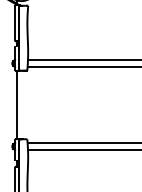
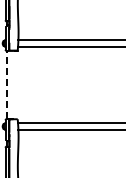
line: (16, 104) -> (6, 84), solid -> dashed

